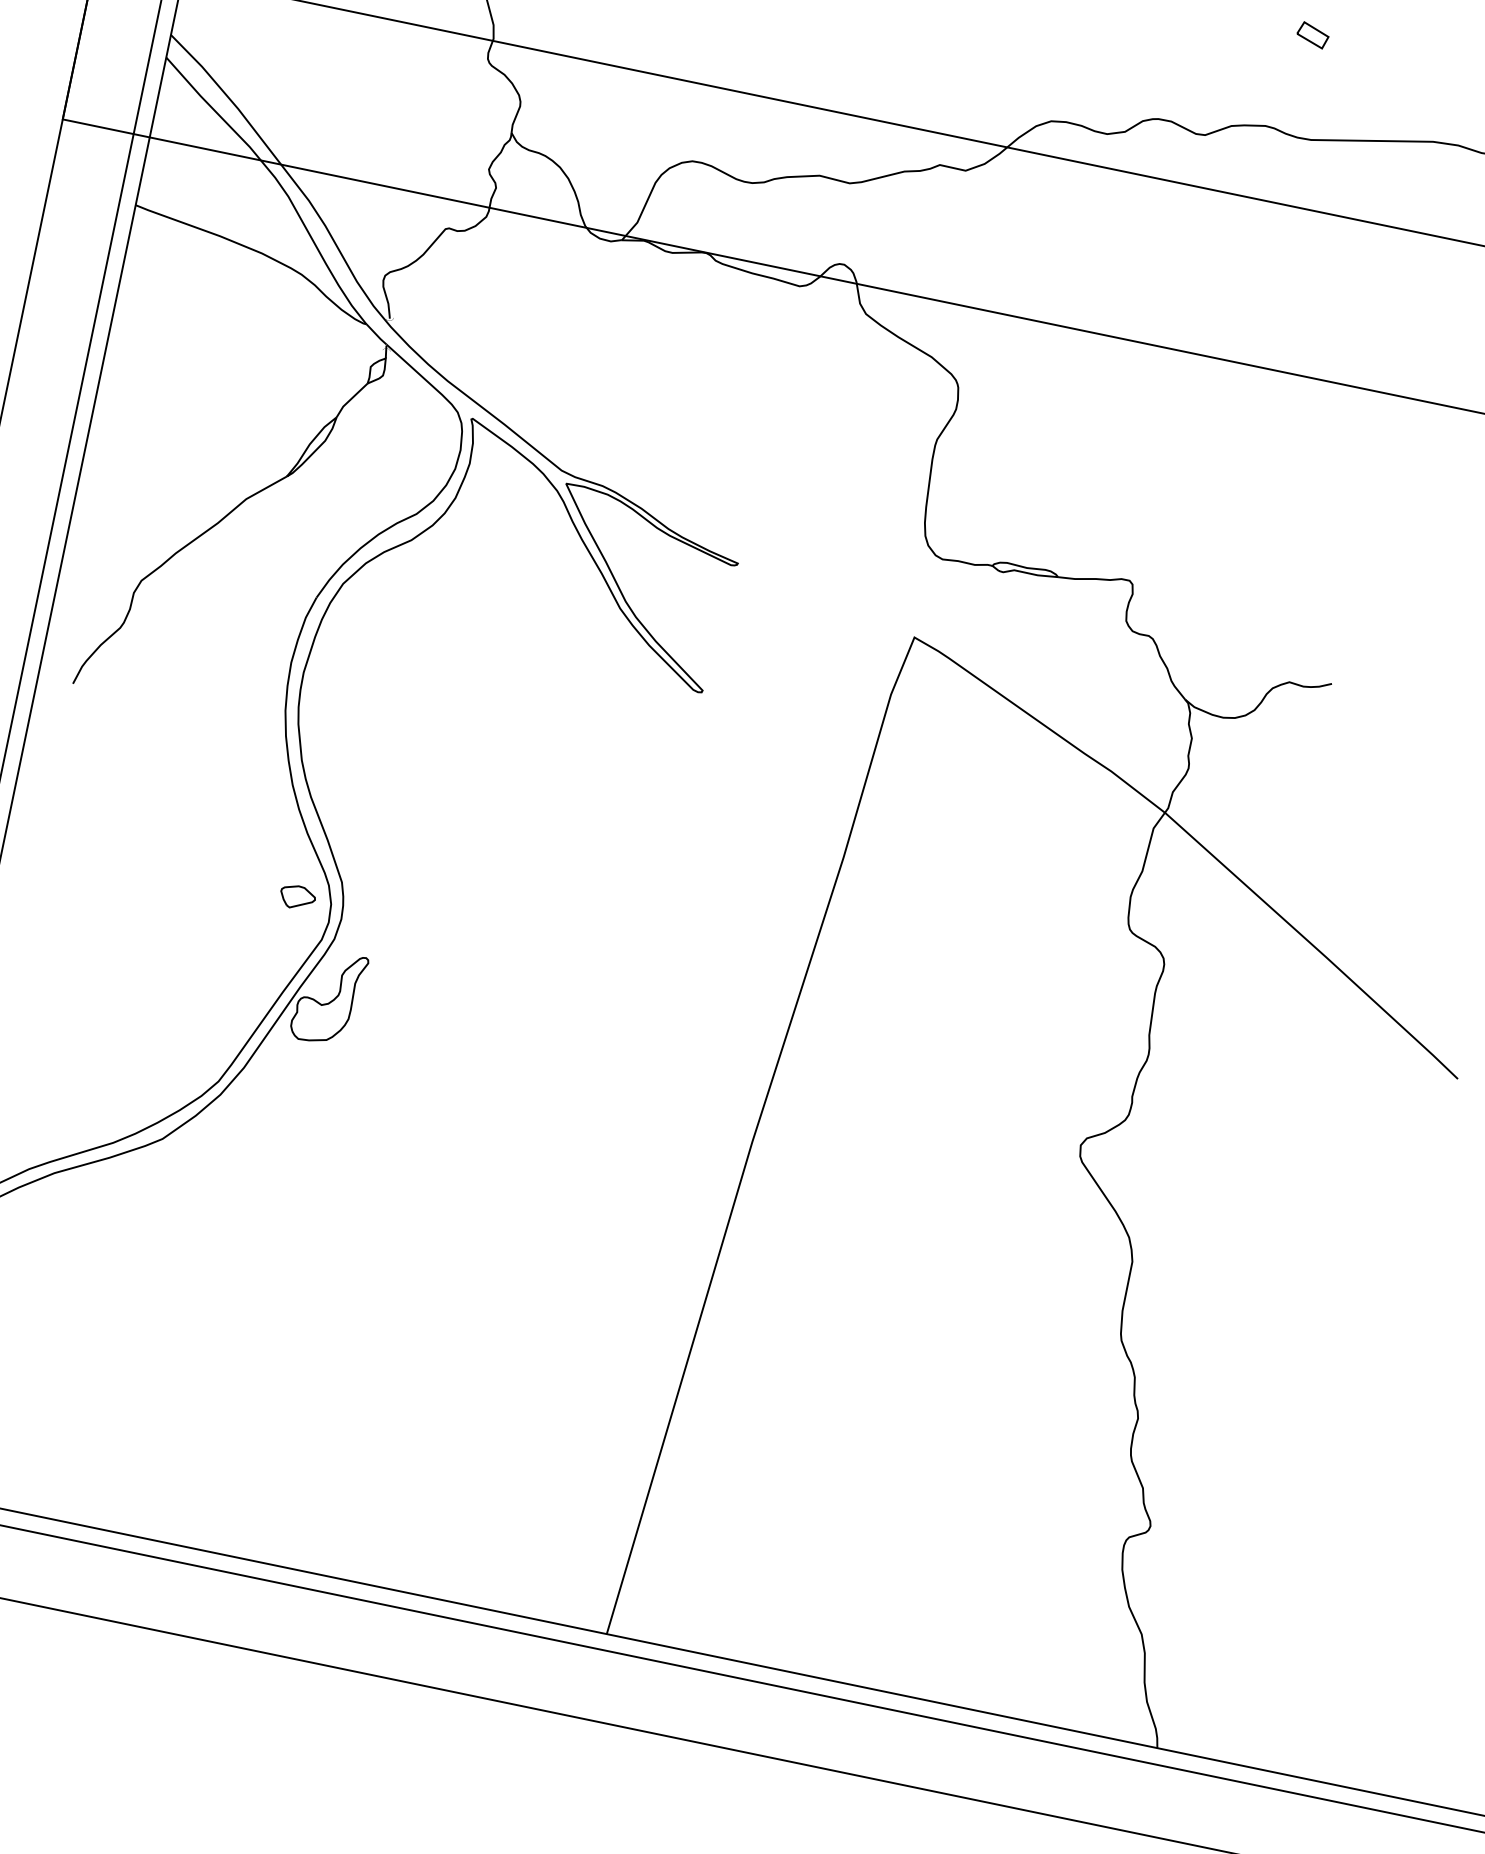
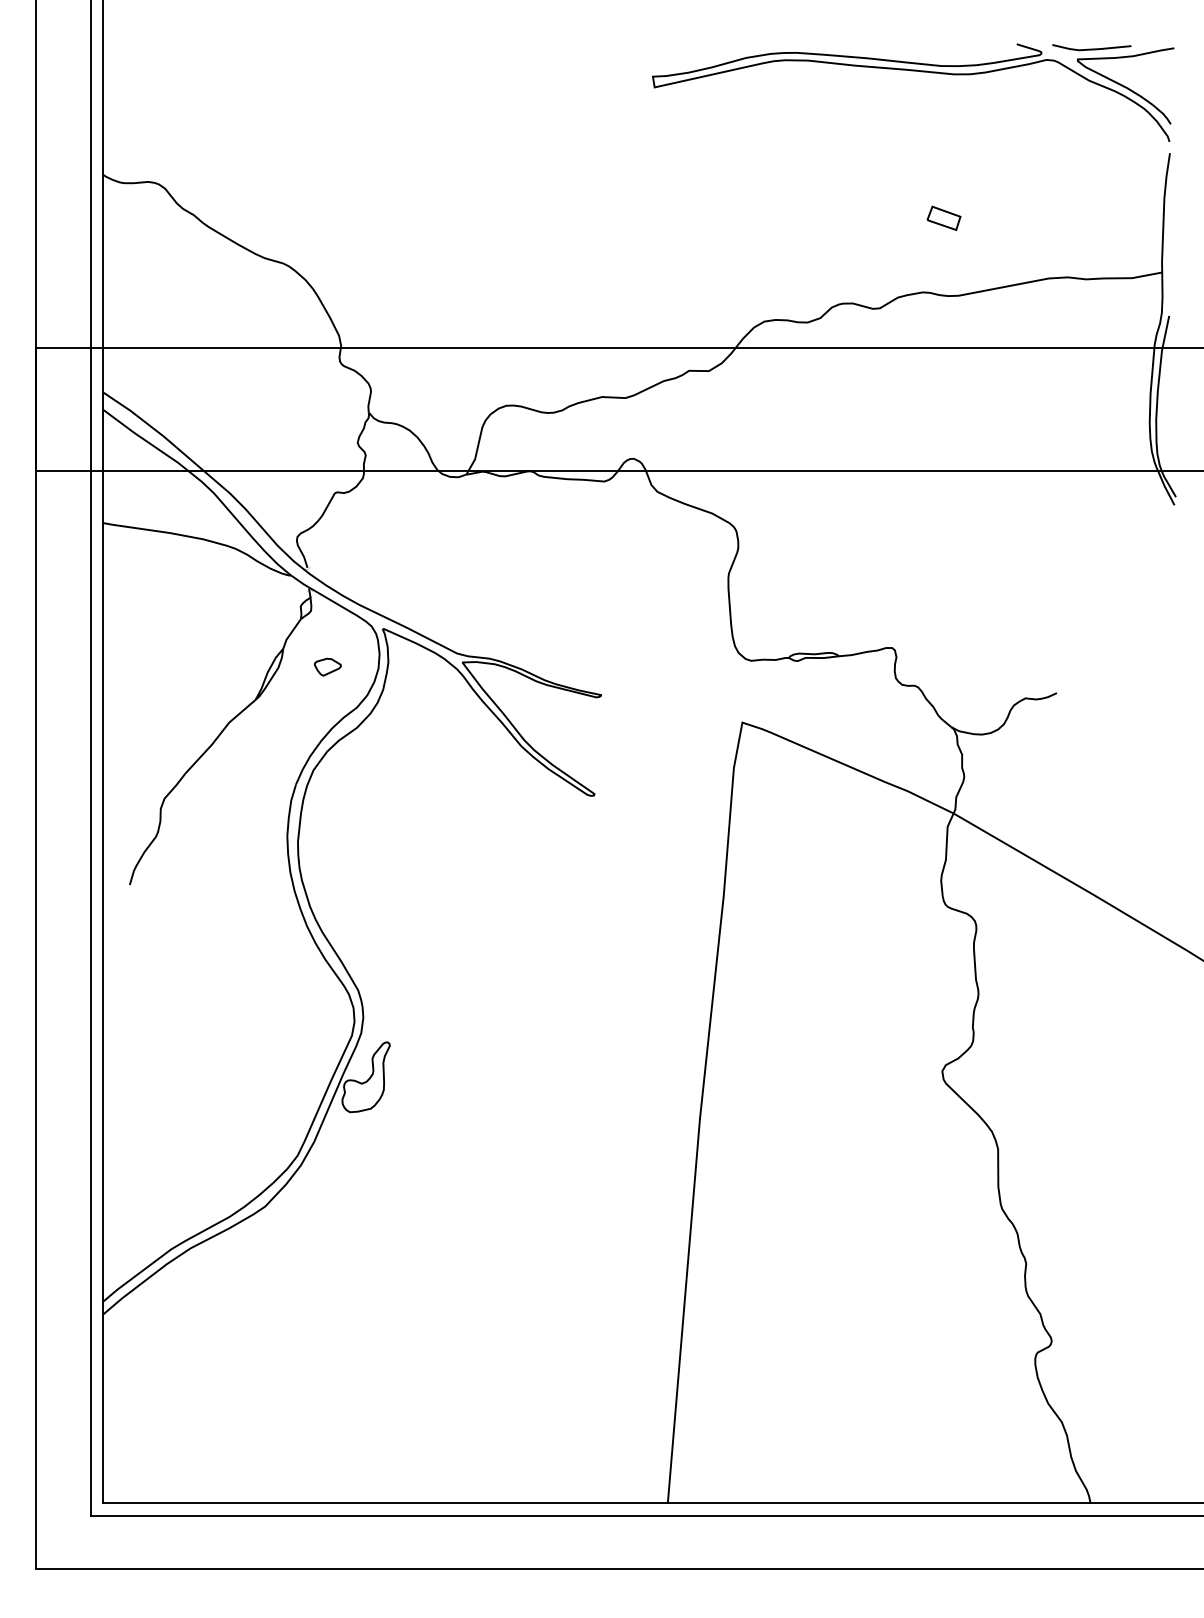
part: (1312, 35) -> (943, 218), size x1.4
part: (297, 896) -> (327, 666), moved

